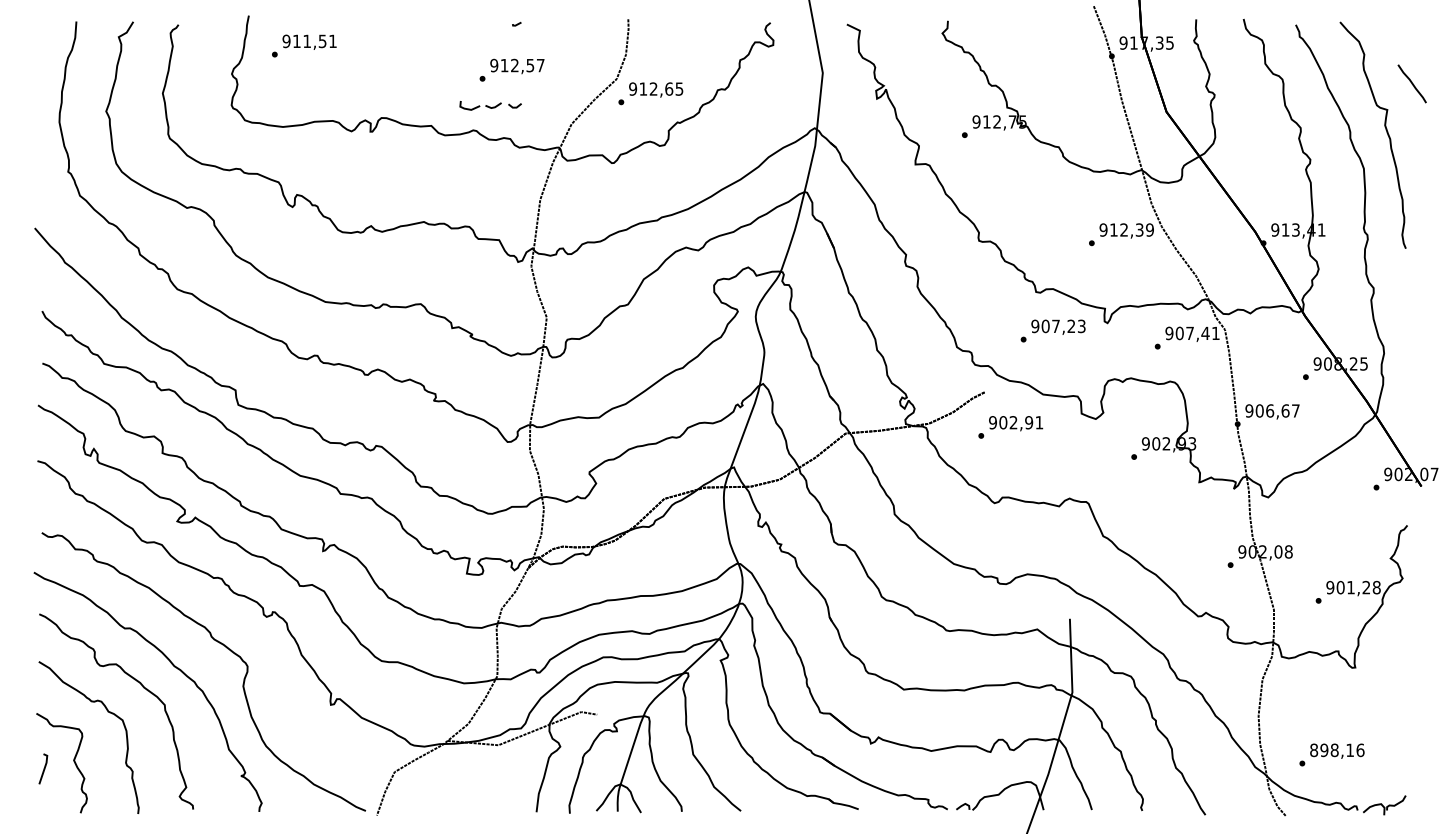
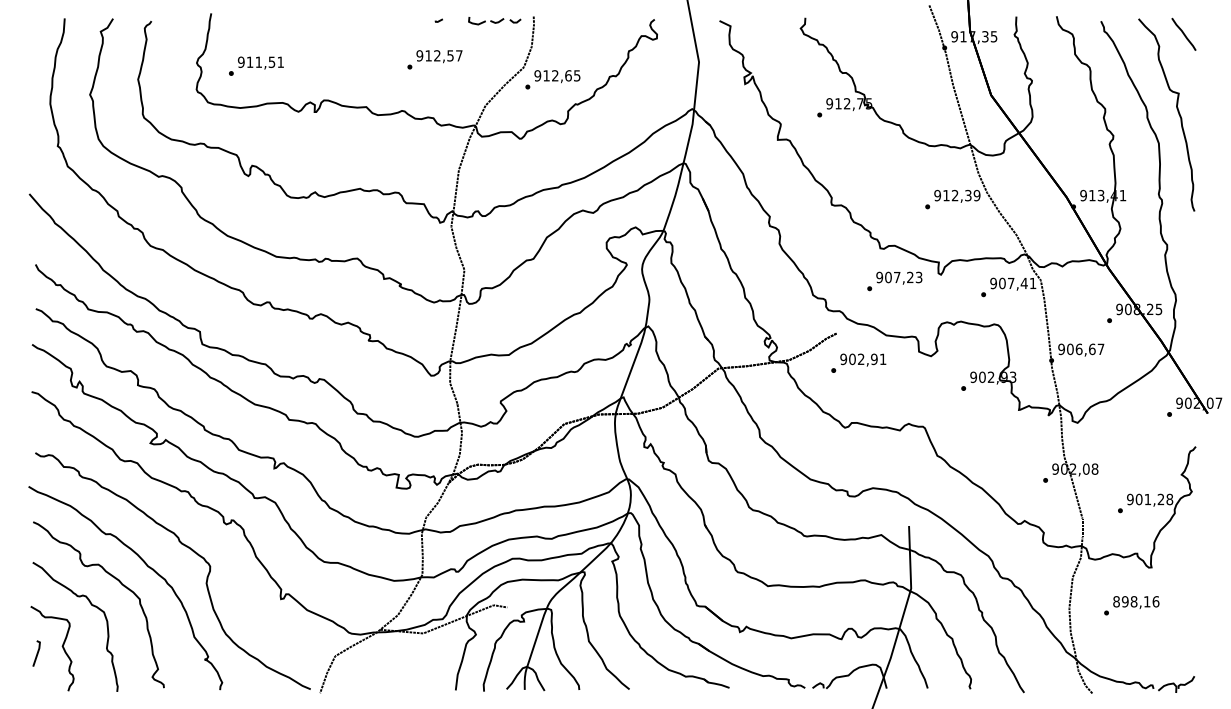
text: (304, 45) -> (256, 65), moved
line: (1411, 82) -> (1183, 33), moved
part: (490, 106) -> (494, 21), moved
text: (1331, 754) -> (1131, 605), moved

